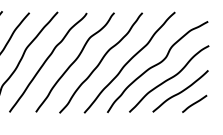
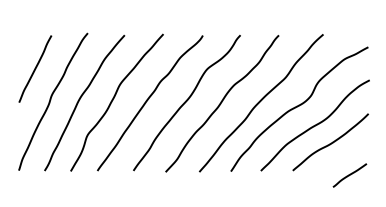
curve: (194, 103) -> (349, 175), moved

